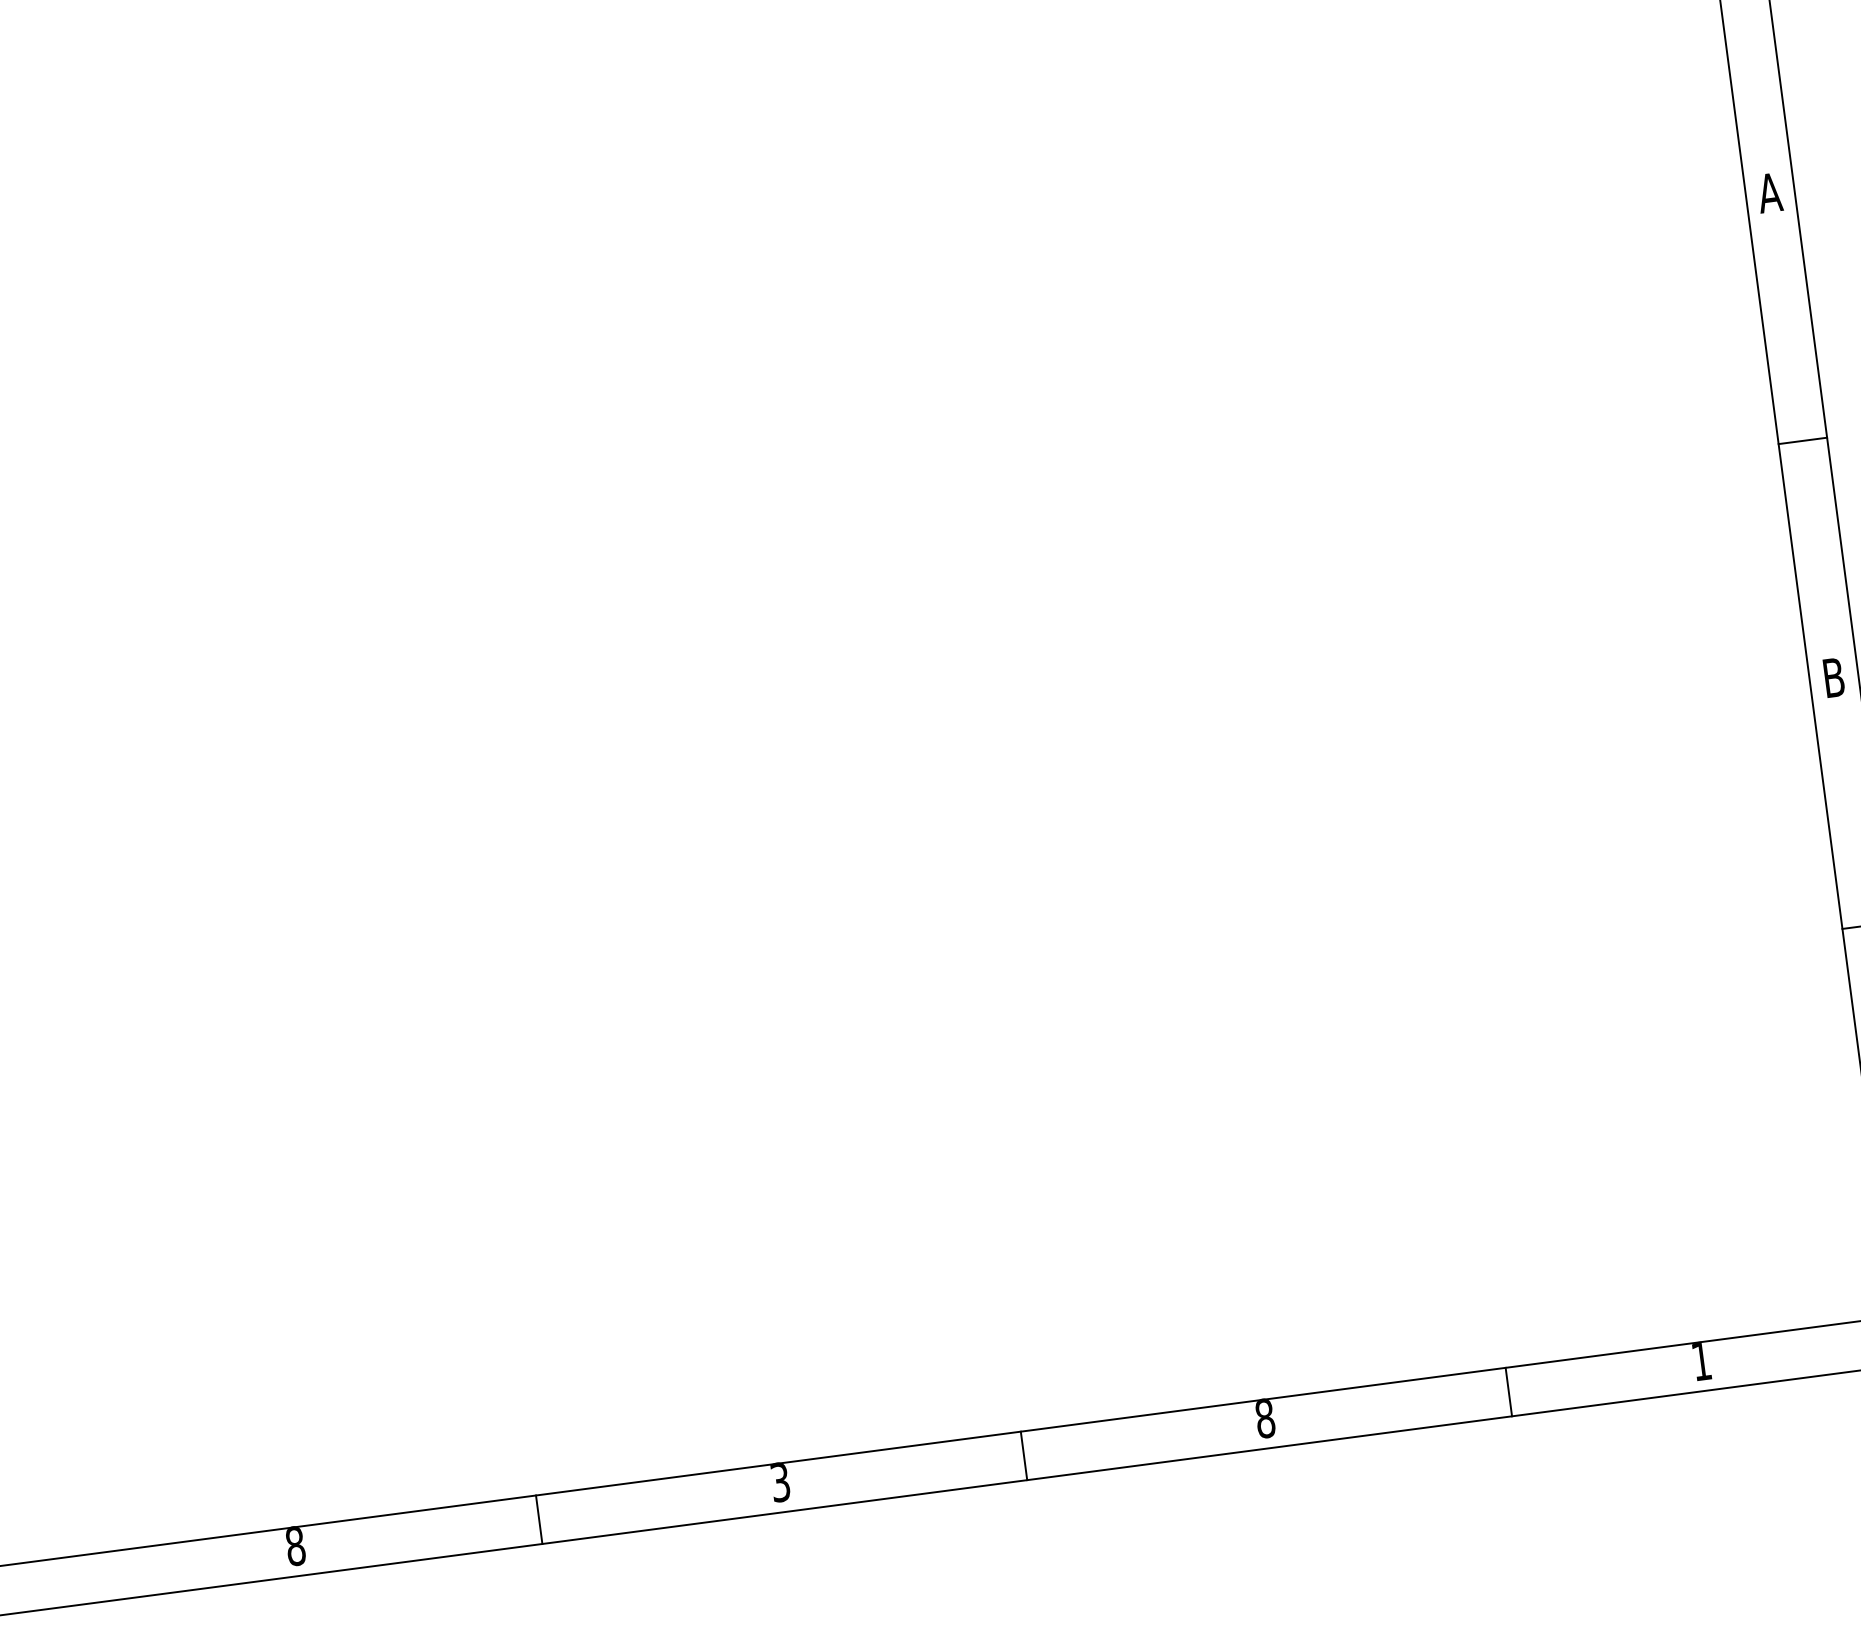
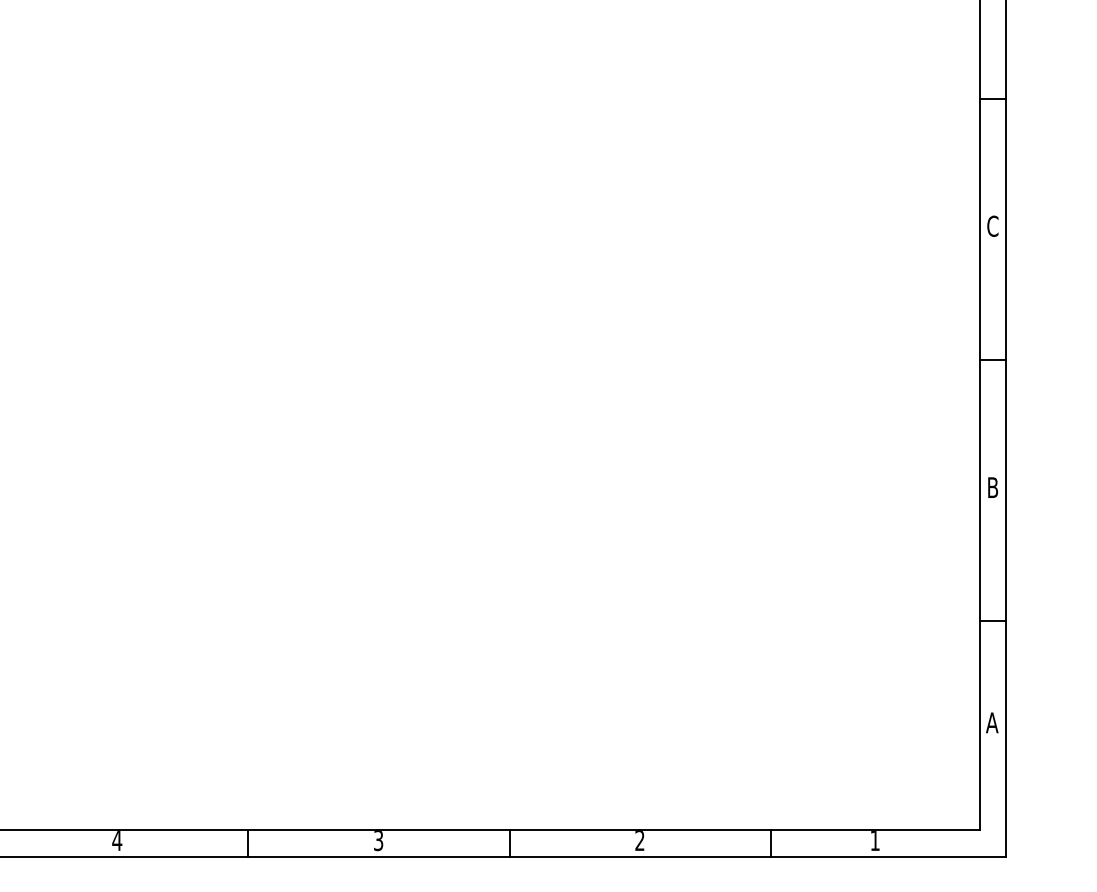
text: (1768, 191) -> (992, 225), A -> C
text: (1264, 1420) -> (639, 841), 8 -> 2
text: (296, 1547) -> (117, 841), 8 -> 4

